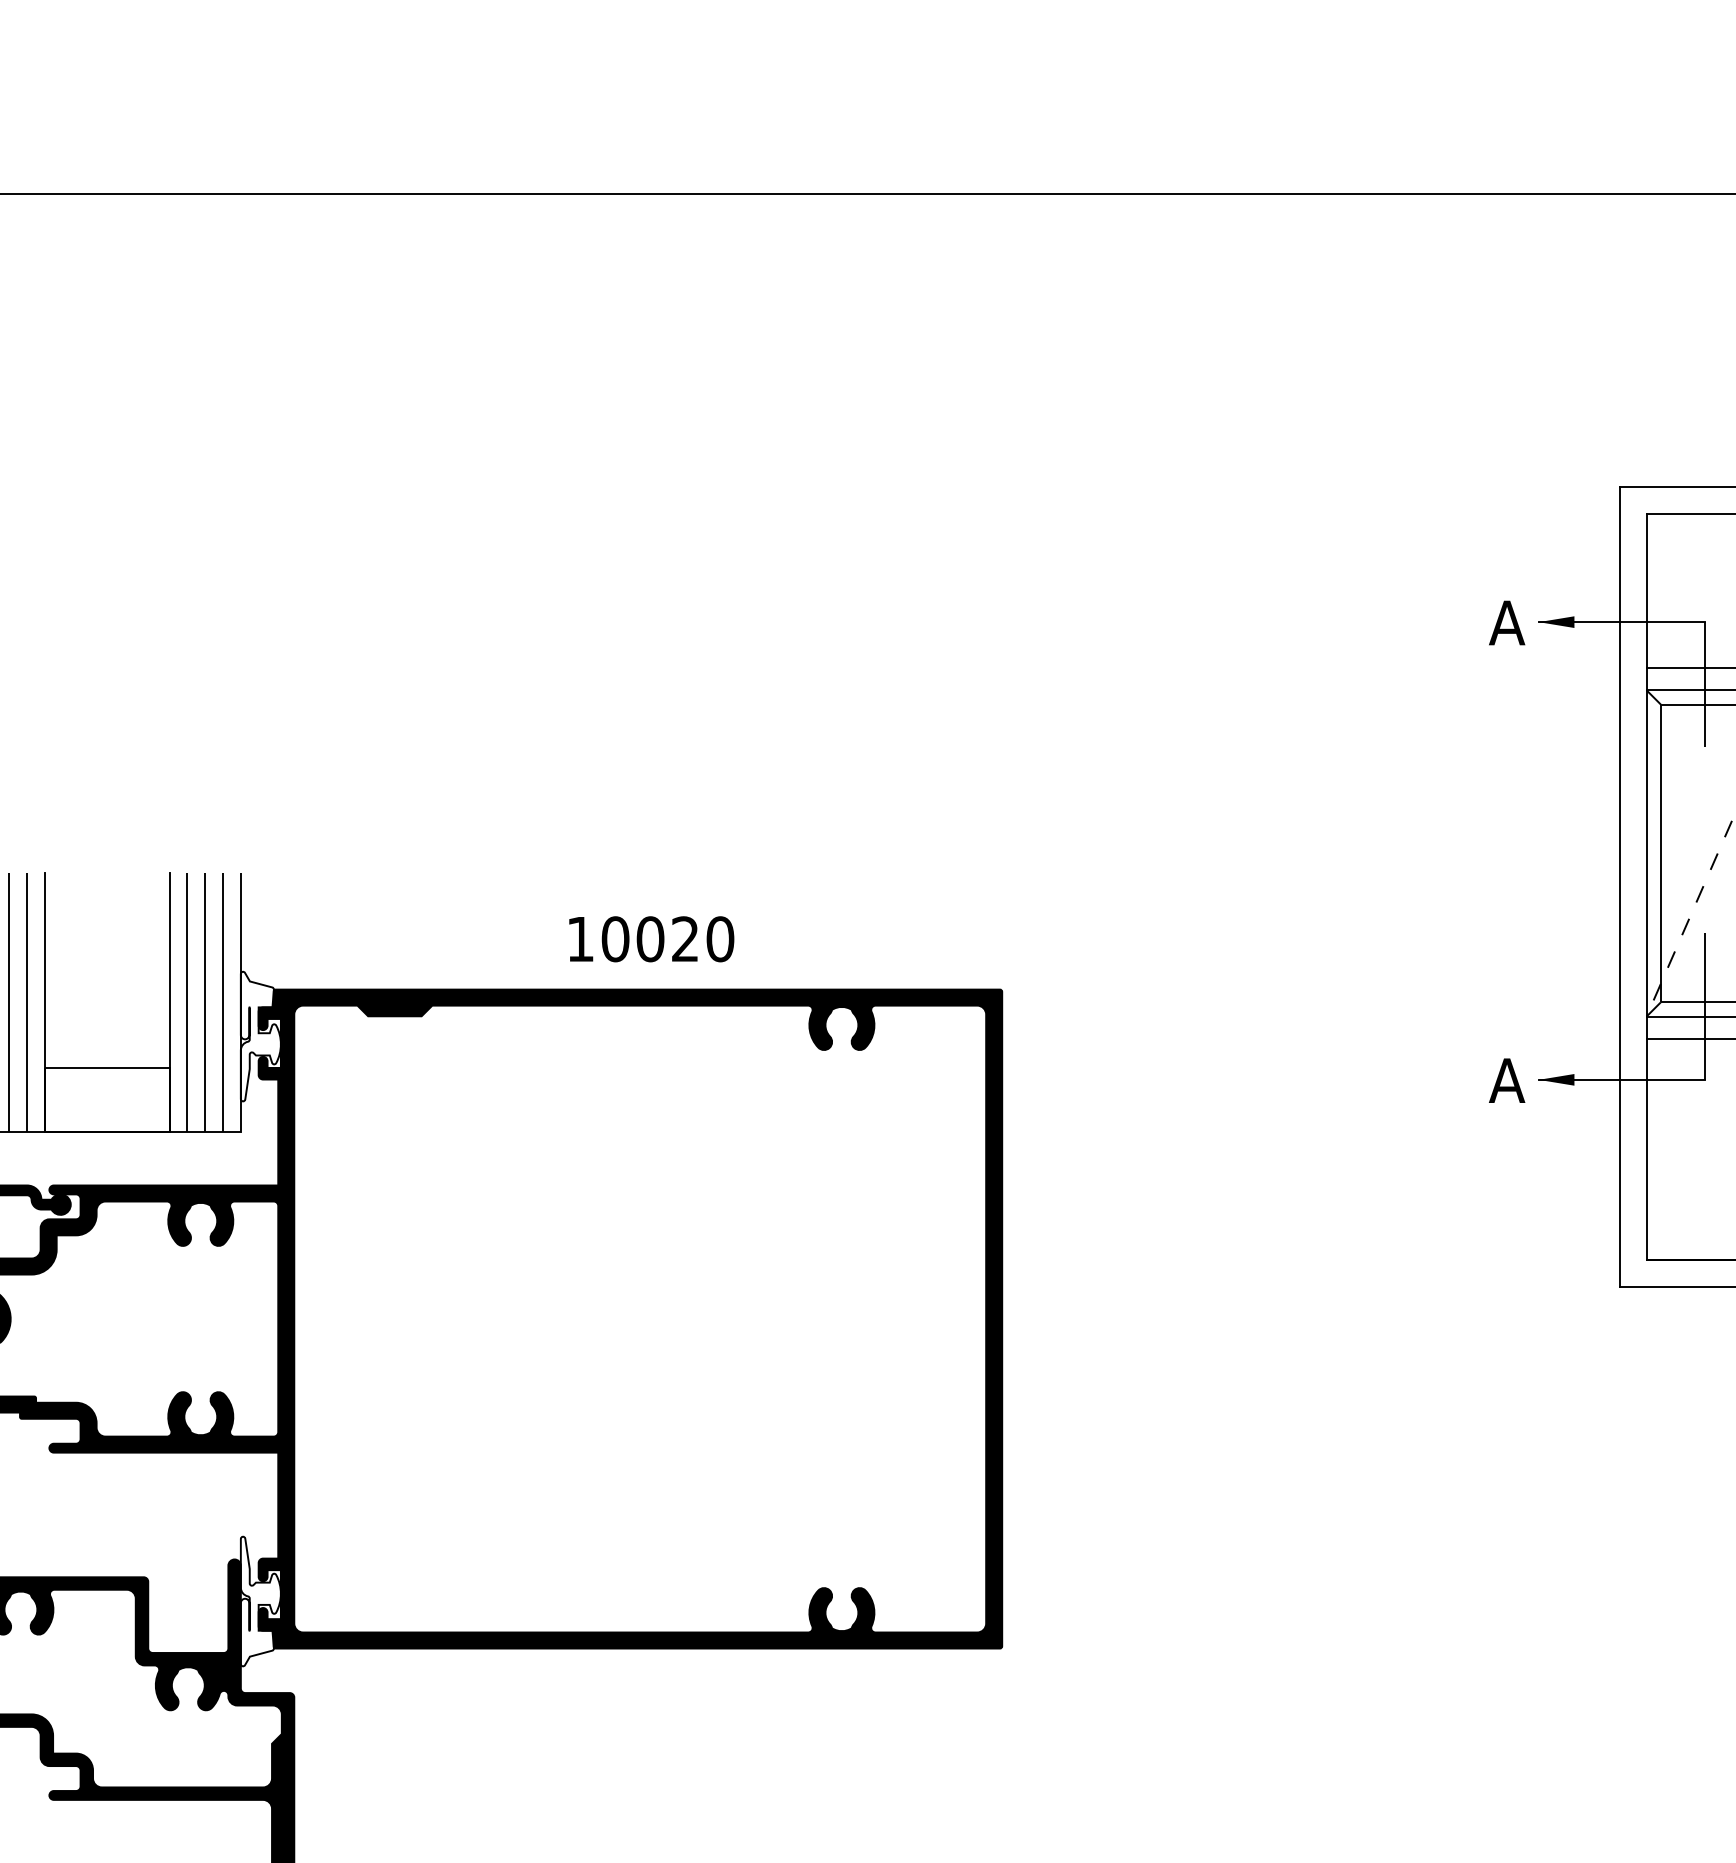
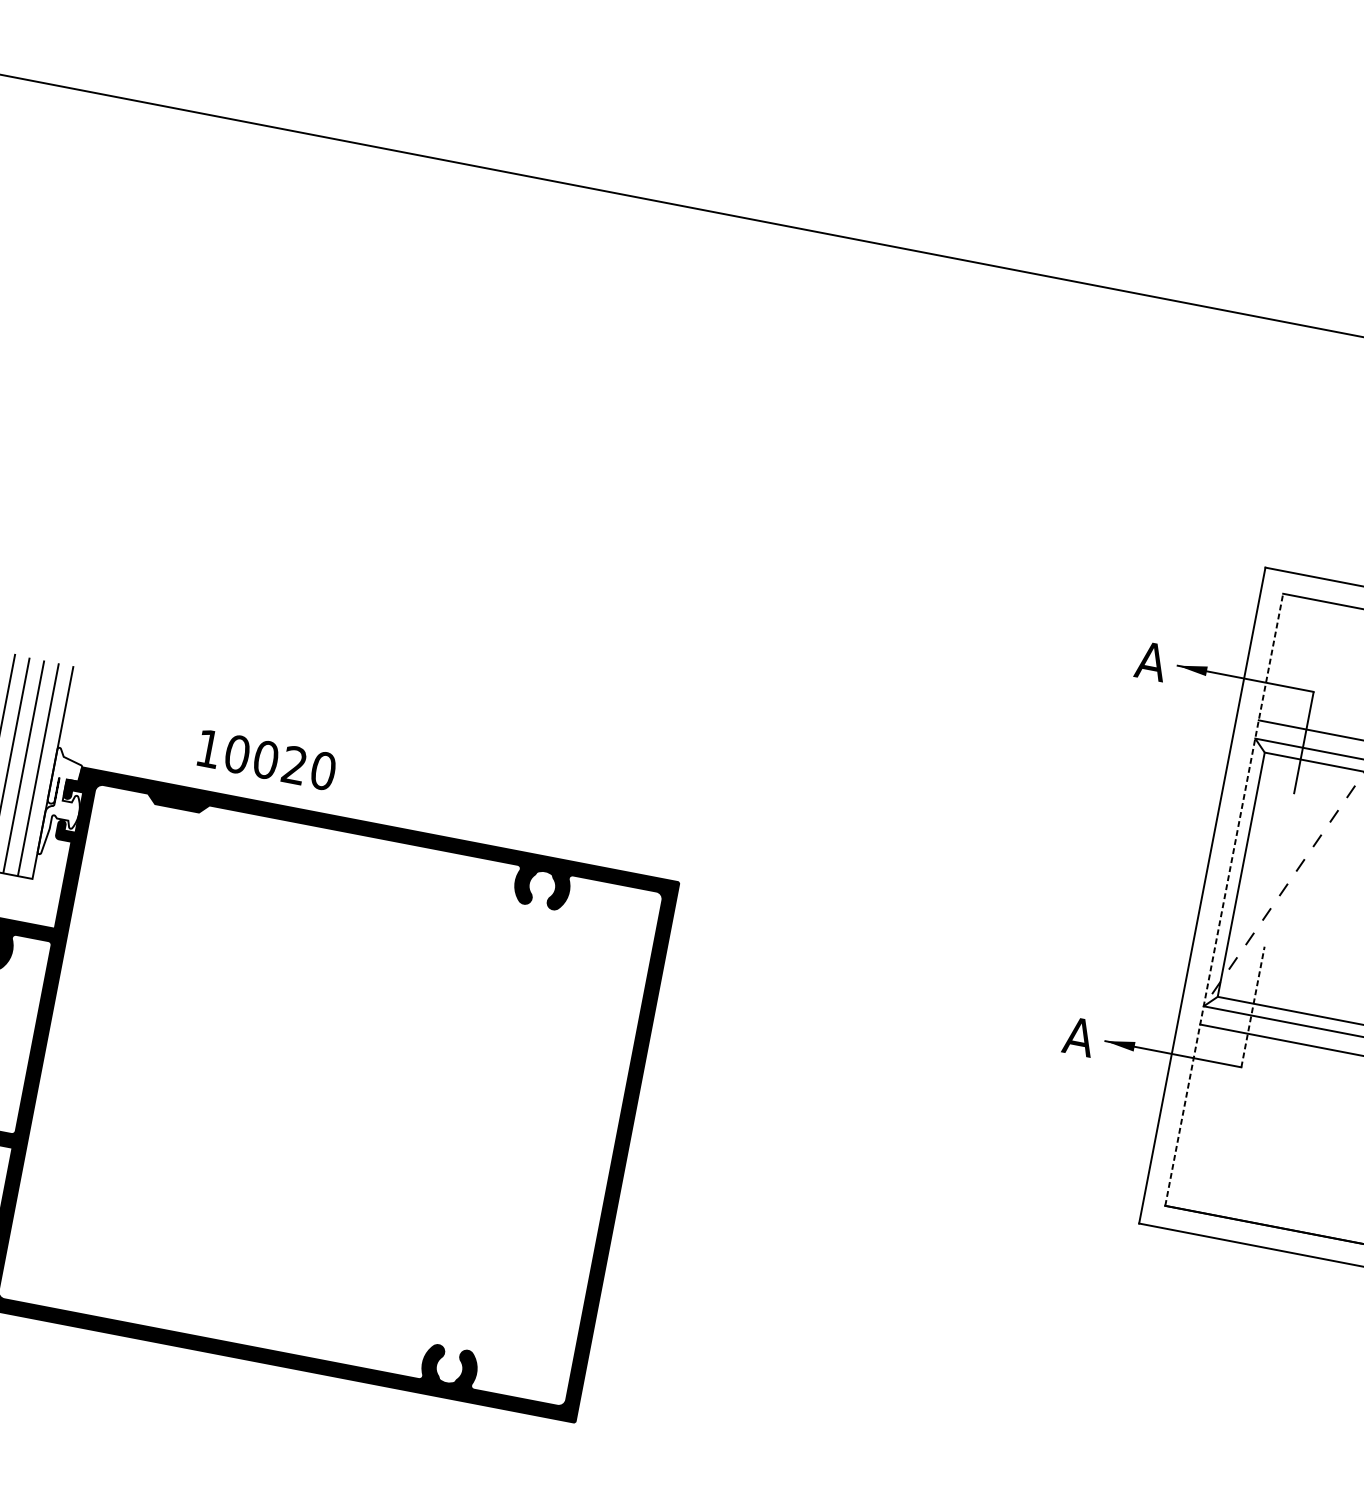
line: (1646, 886) -> (1224, 899), solid -> dashed
text: (651, 939) -> (266, 760), moved
line: (1704, 1006) -> (1252, 1007), solid -> dashed

